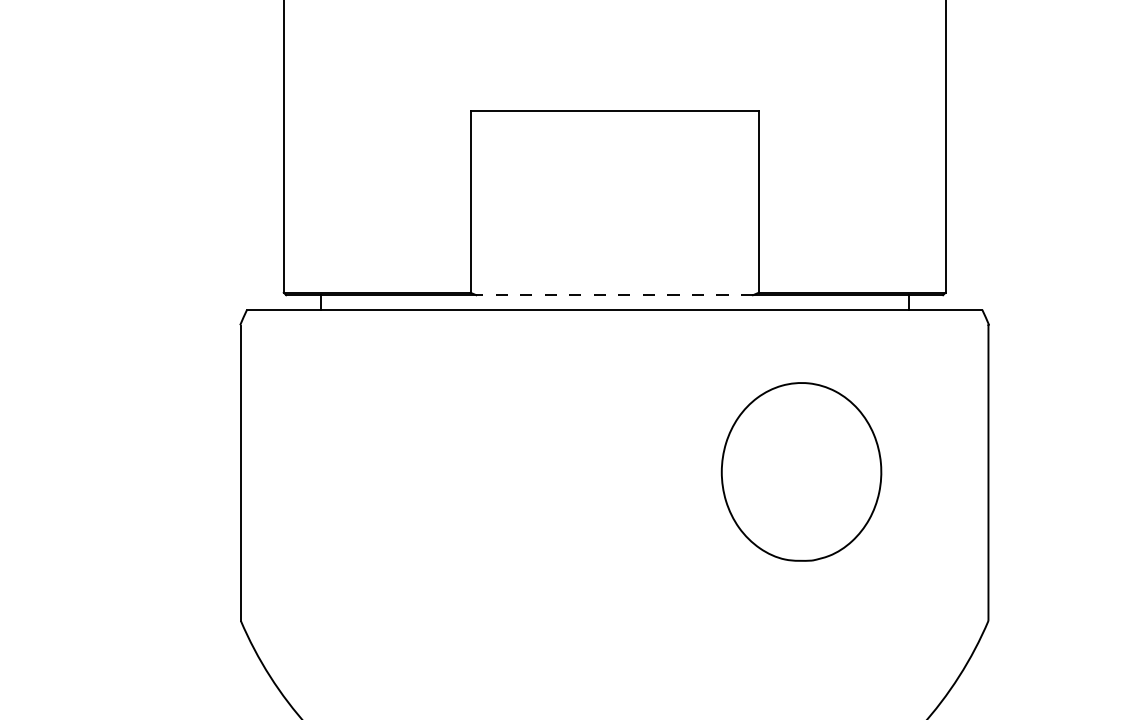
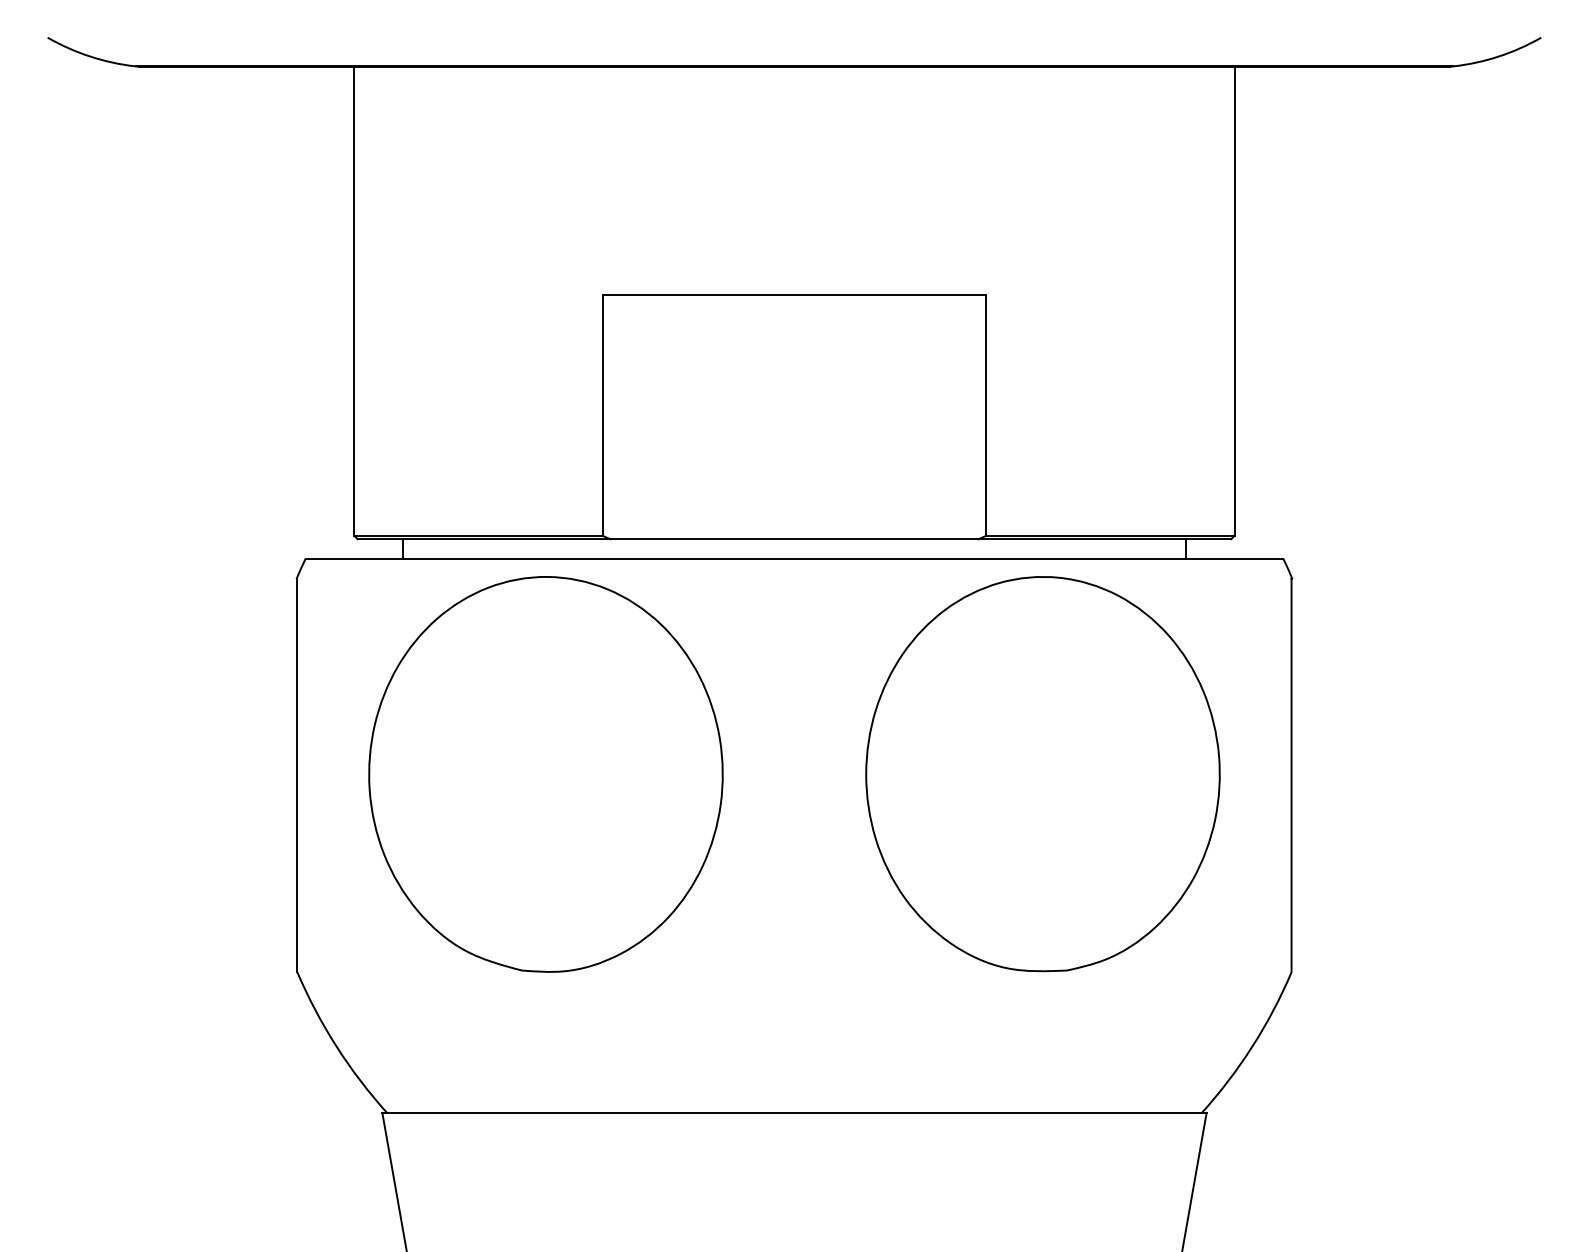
line: (614, 295) -> (794, 539), dashed -> solid
part: (427, 472) -> (545, 774), added
part: (801, 472) -> (1042, 774), size x1.67

